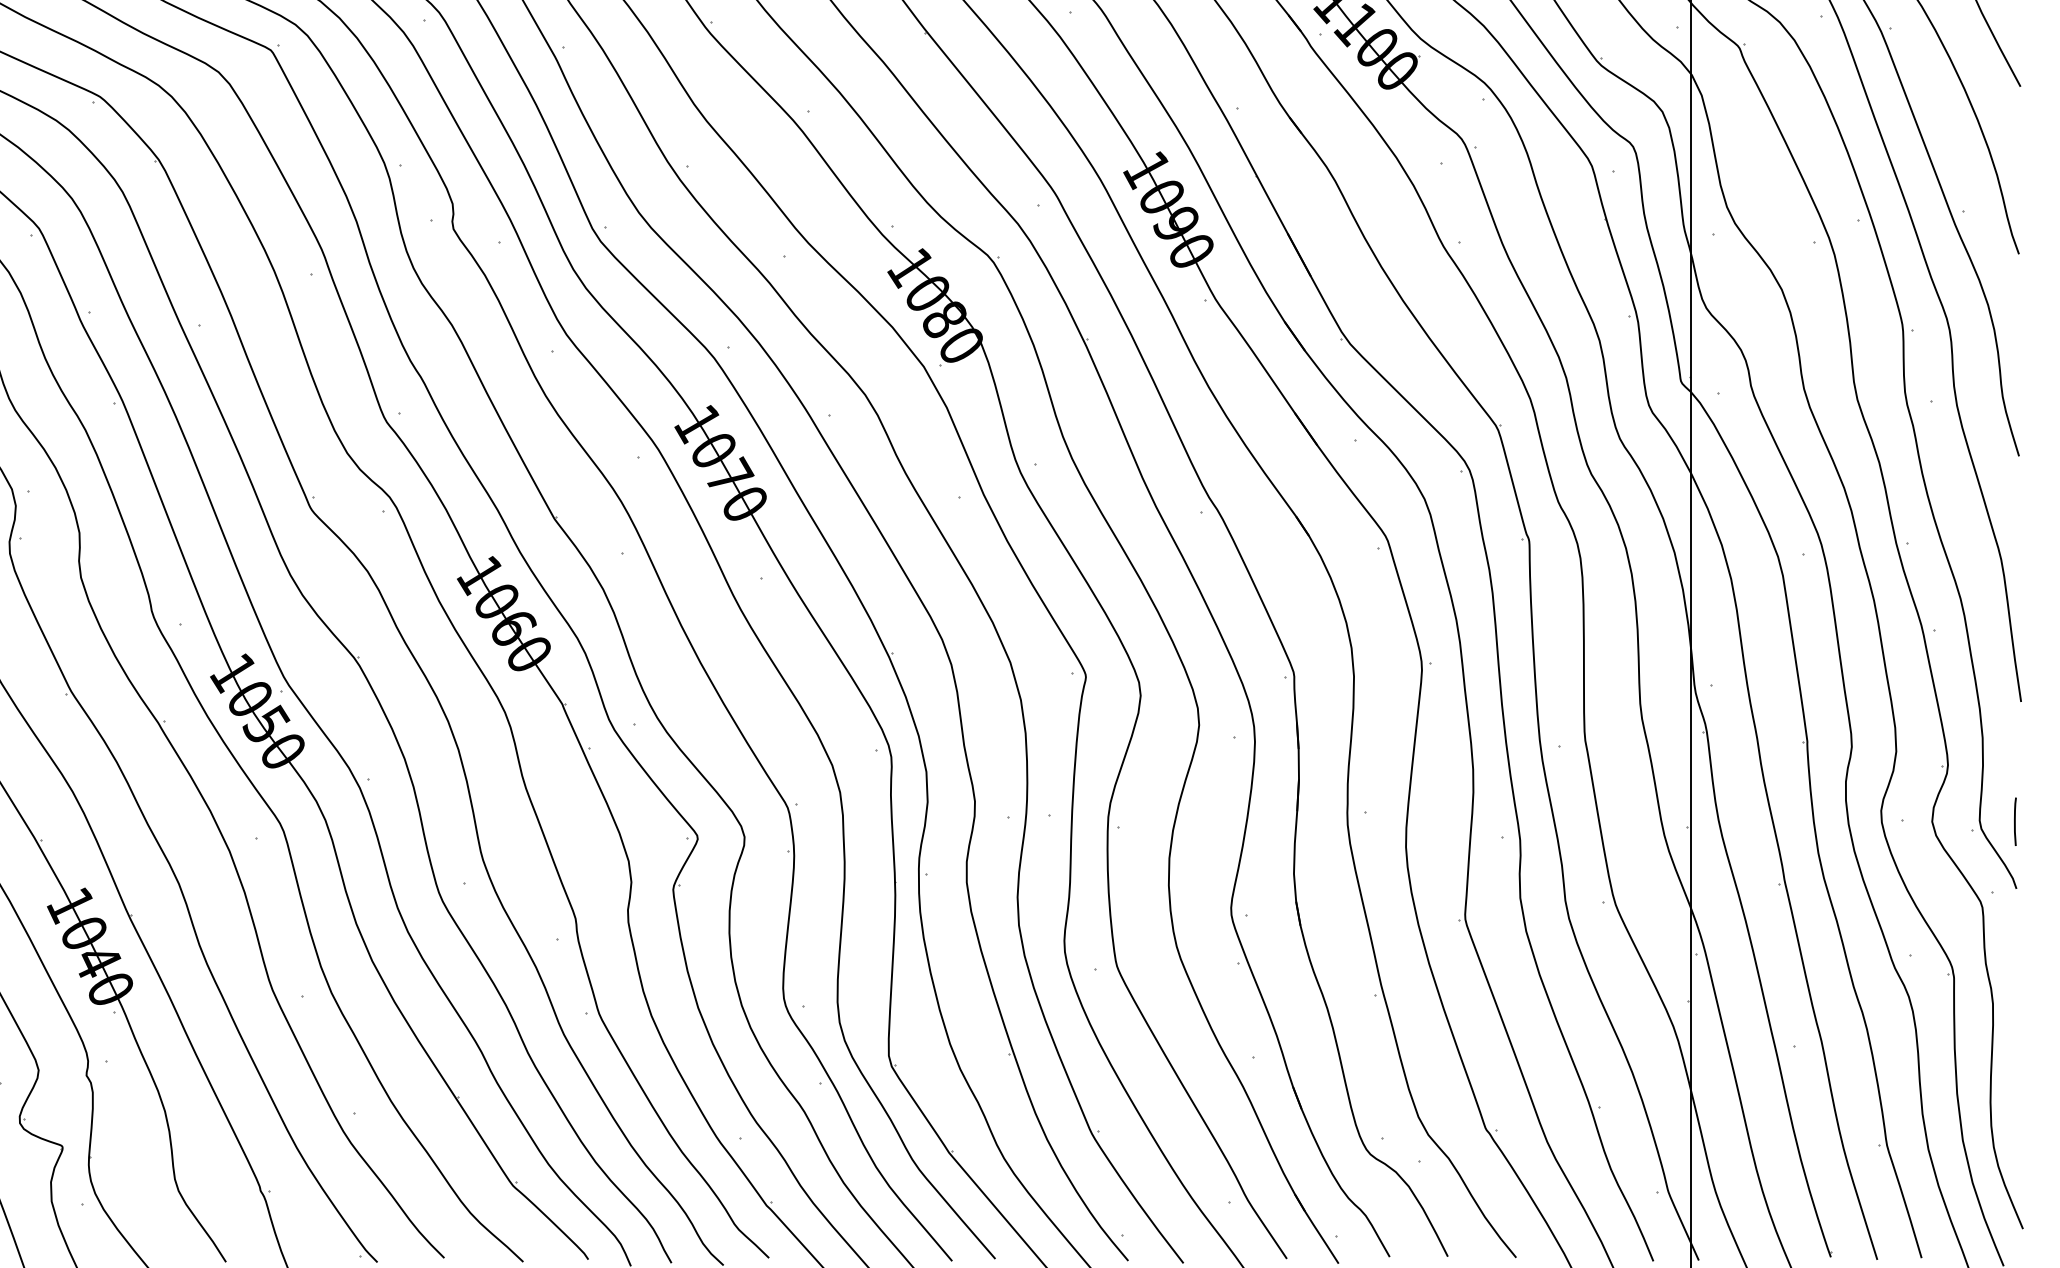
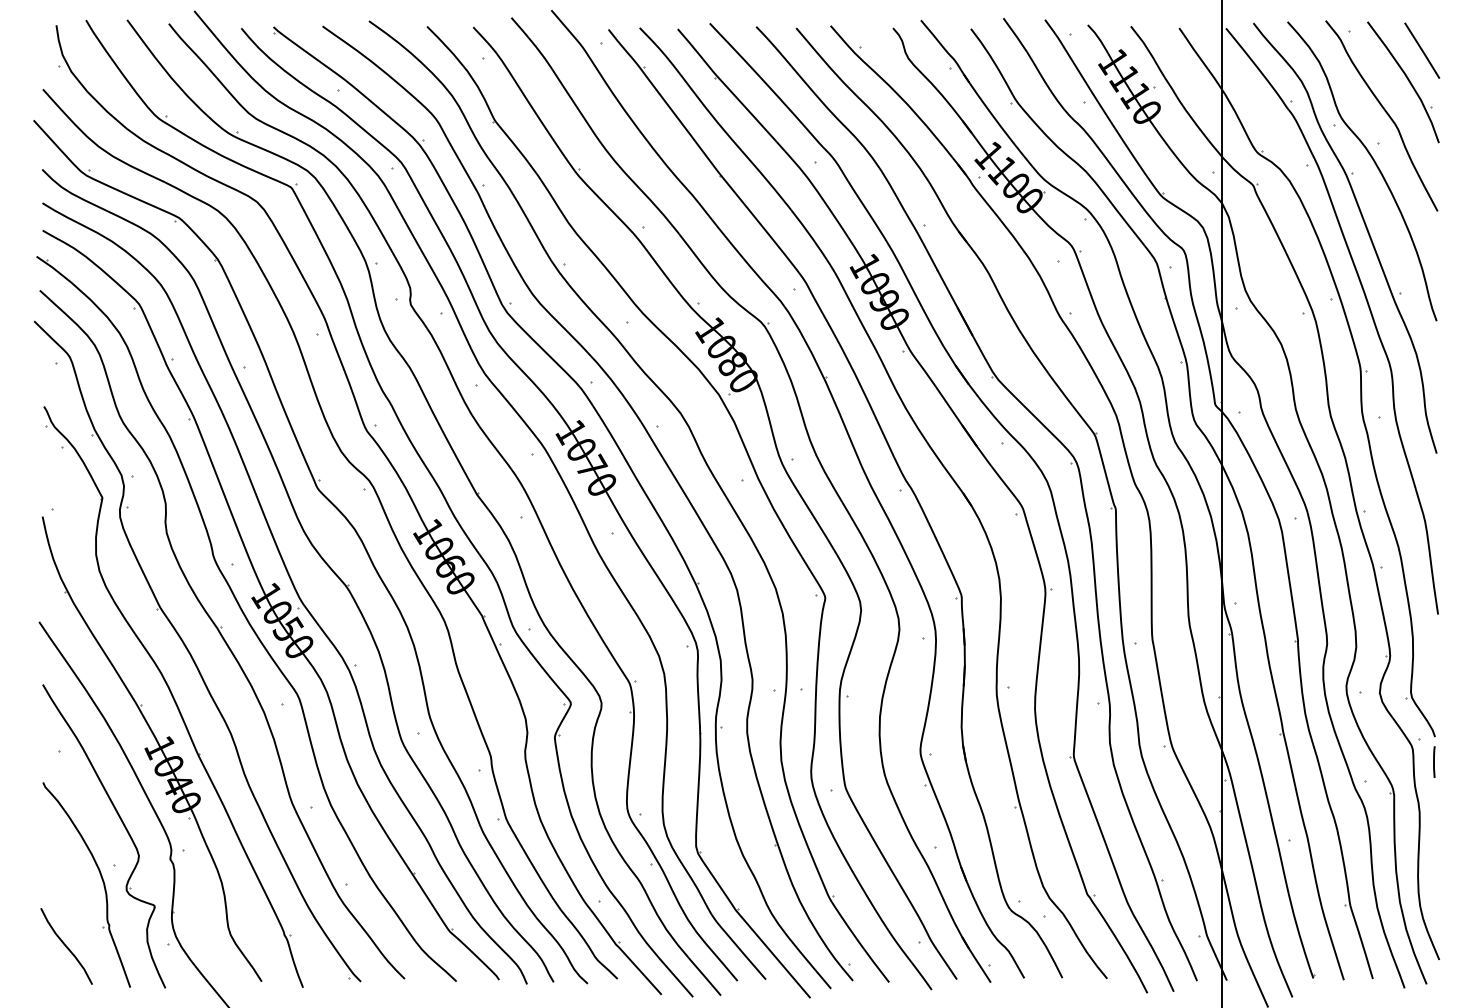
line: (2015, 820) -> (1434, 761), moved

